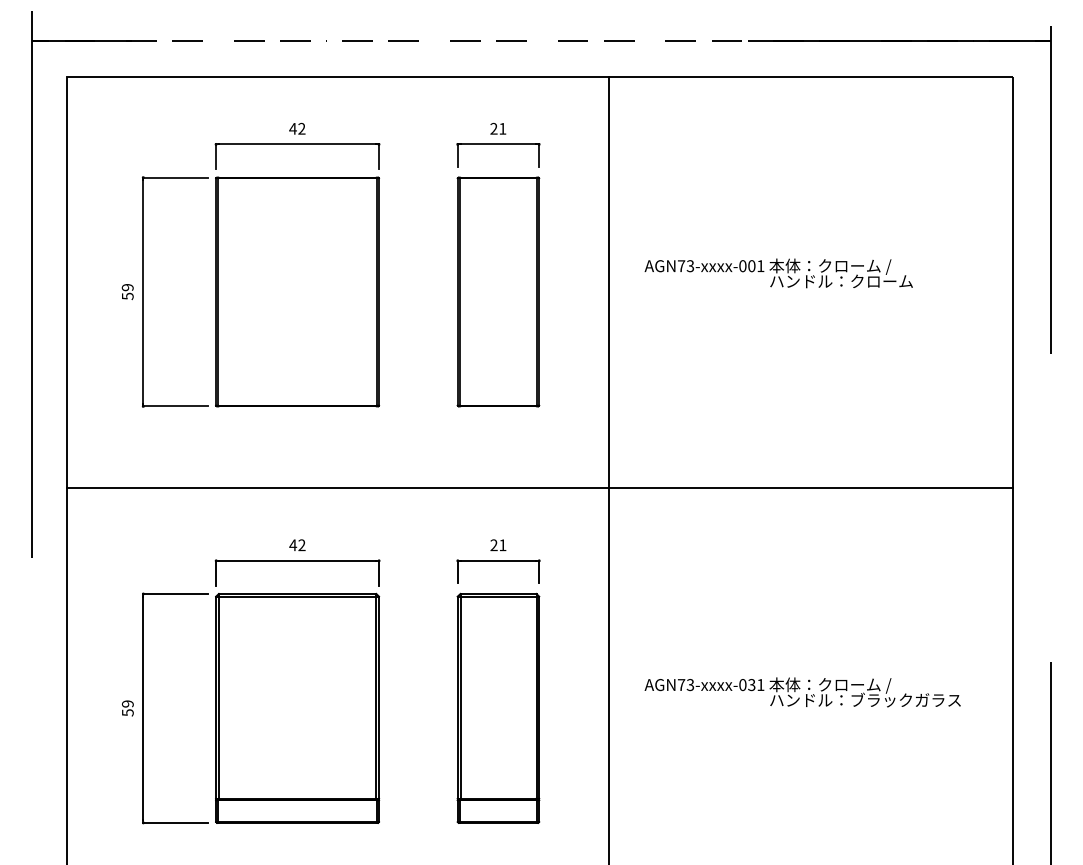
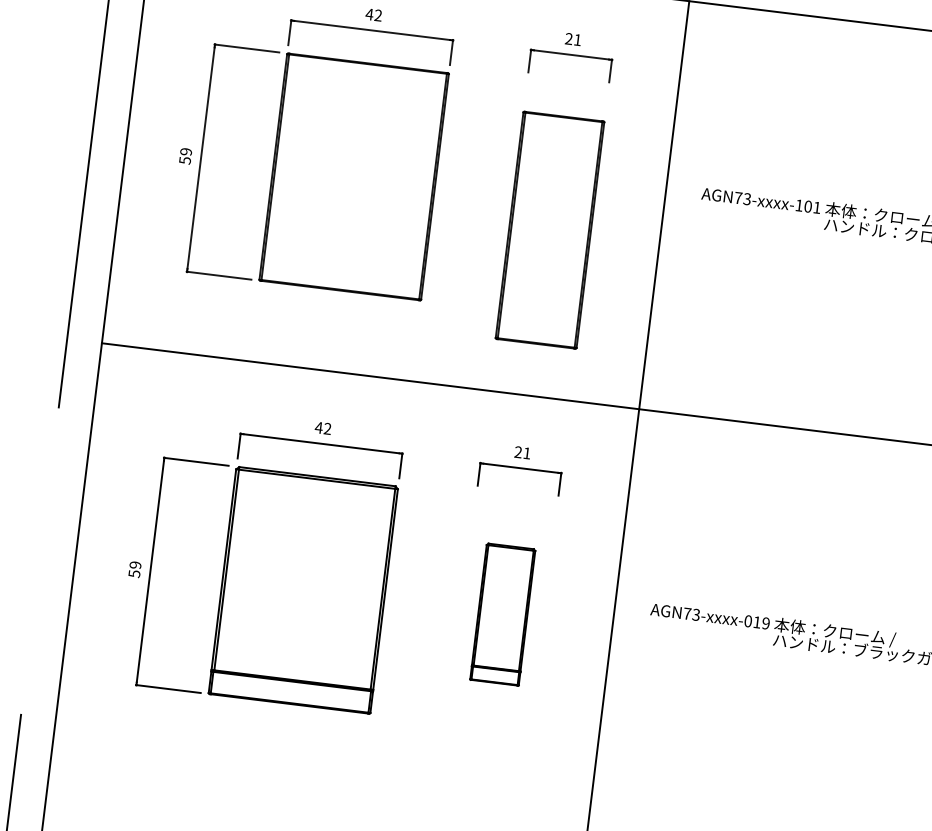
text: (742, 266) -> (798, 205), AGN73-xxxx-001 -> AGN73-xxxx-101
part: (498, 291) -> (550, 229), moved
text: (756, 685) -> (761, 623), AGN73-xxxx-031 -> AGN73-xxxx-019
part: (498, 707) -> (502, 613), size x0.6

